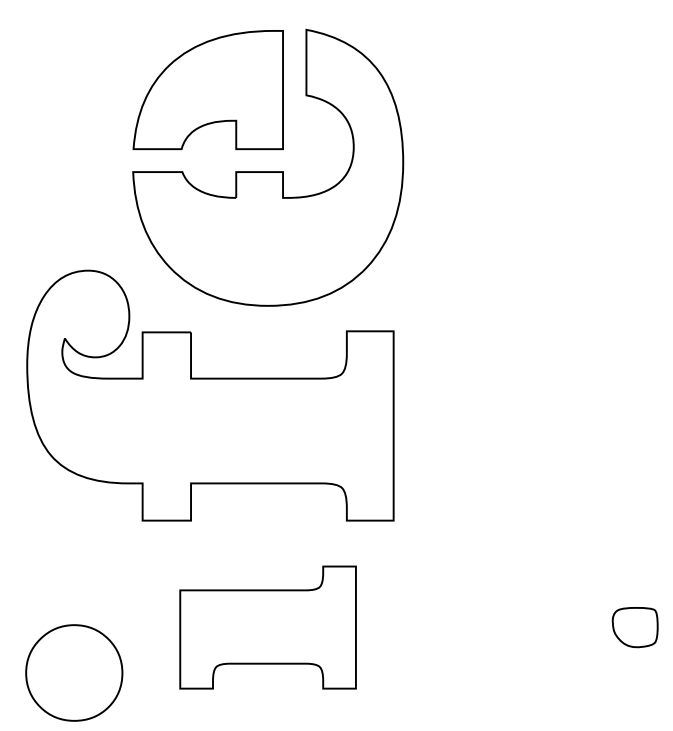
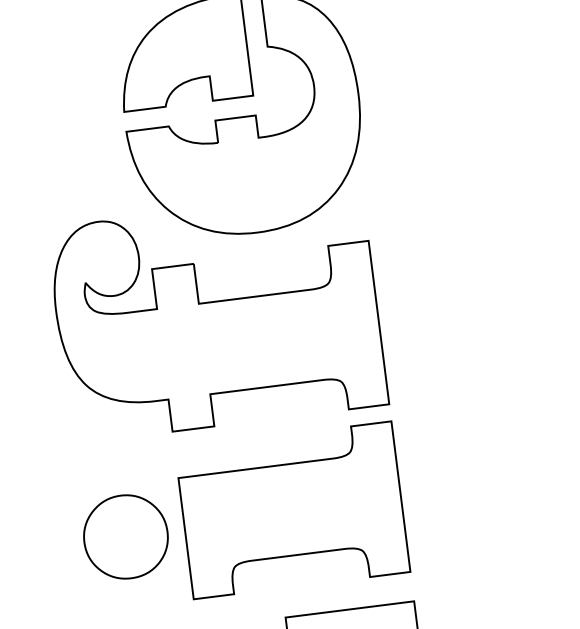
part: (267, 627) -> (292, 510), size x1.43
part: (74, 672) -> (126, 536), moved

